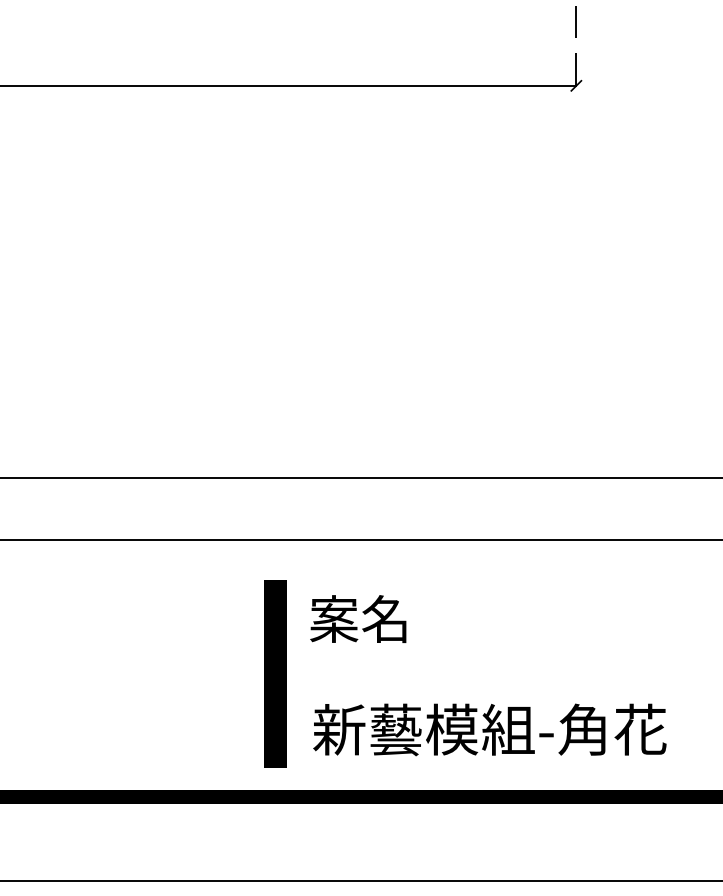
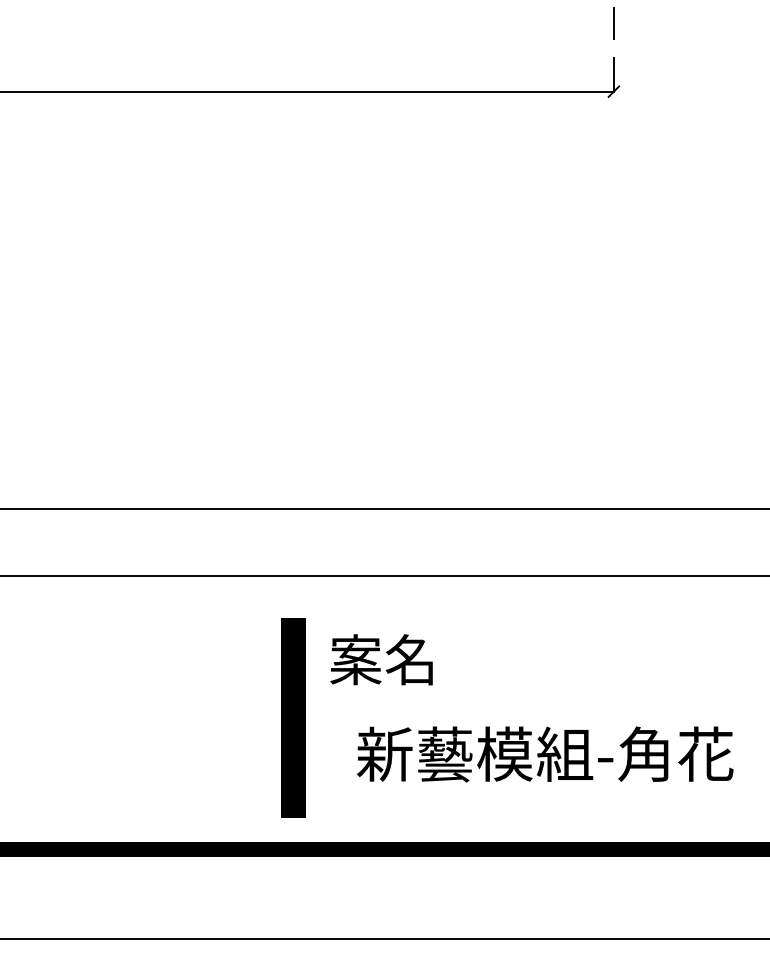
text: (489, 729) -> (544, 753), moved

